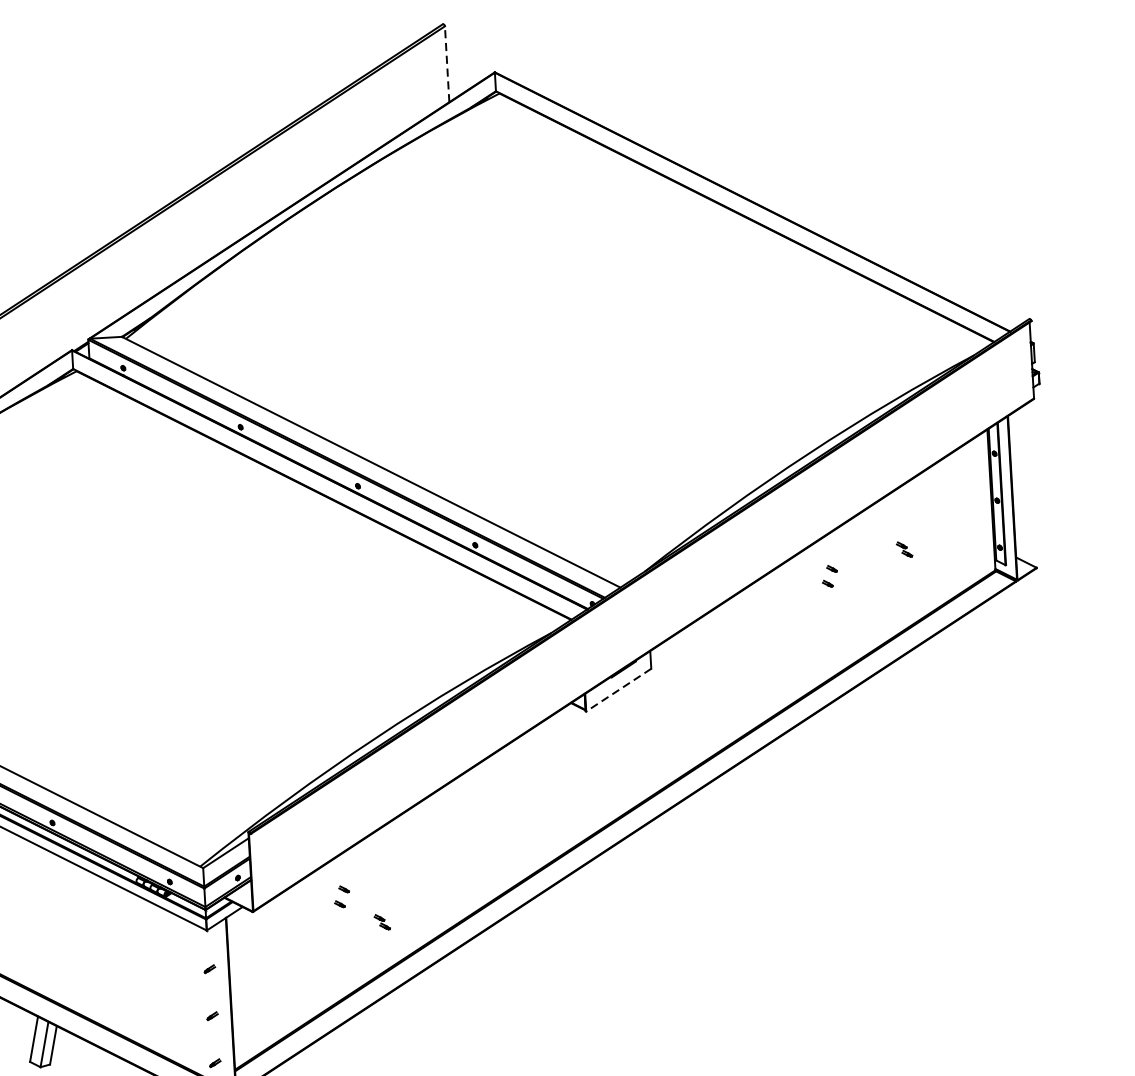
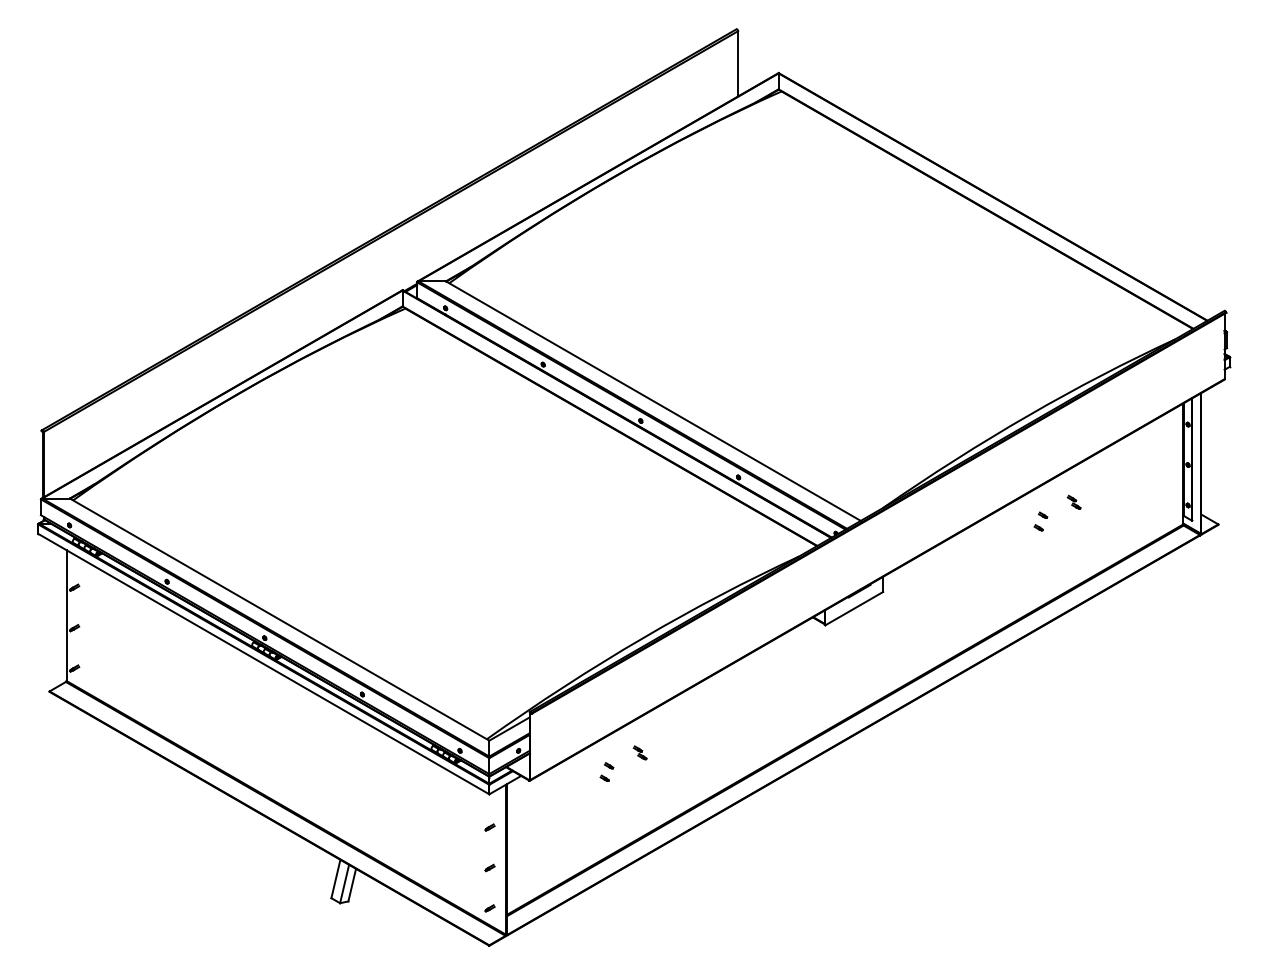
line: (447, 63) -> (738, 63), dashed -> solid
part: (903, 548) -> (1073, 501), moved
line: (617, 690) -> (853, 608), dashed -> solid
part: (381, 921) -> (639, 752), moved

